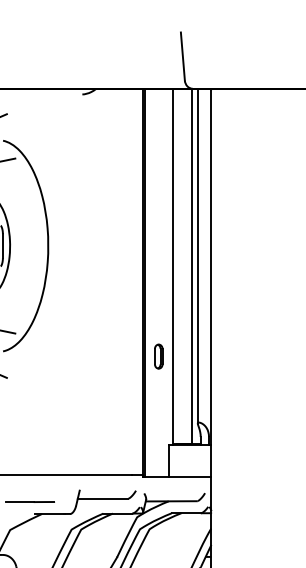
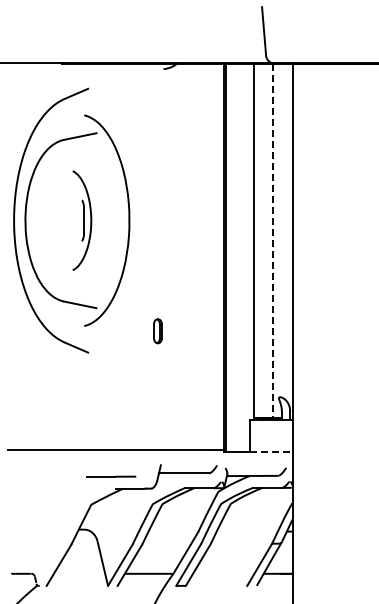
line: (198, 255) -> (279, 230), removed
line: (192, 266) -> (273, 241), solid -> dashed
part: (158, 356) -> (157, 331), moved
line: (190, 476) -> (271, 451), solid -> dashed

